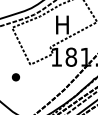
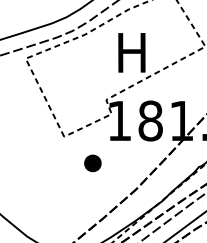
part: (15, 77) -> (91, 163), moved

